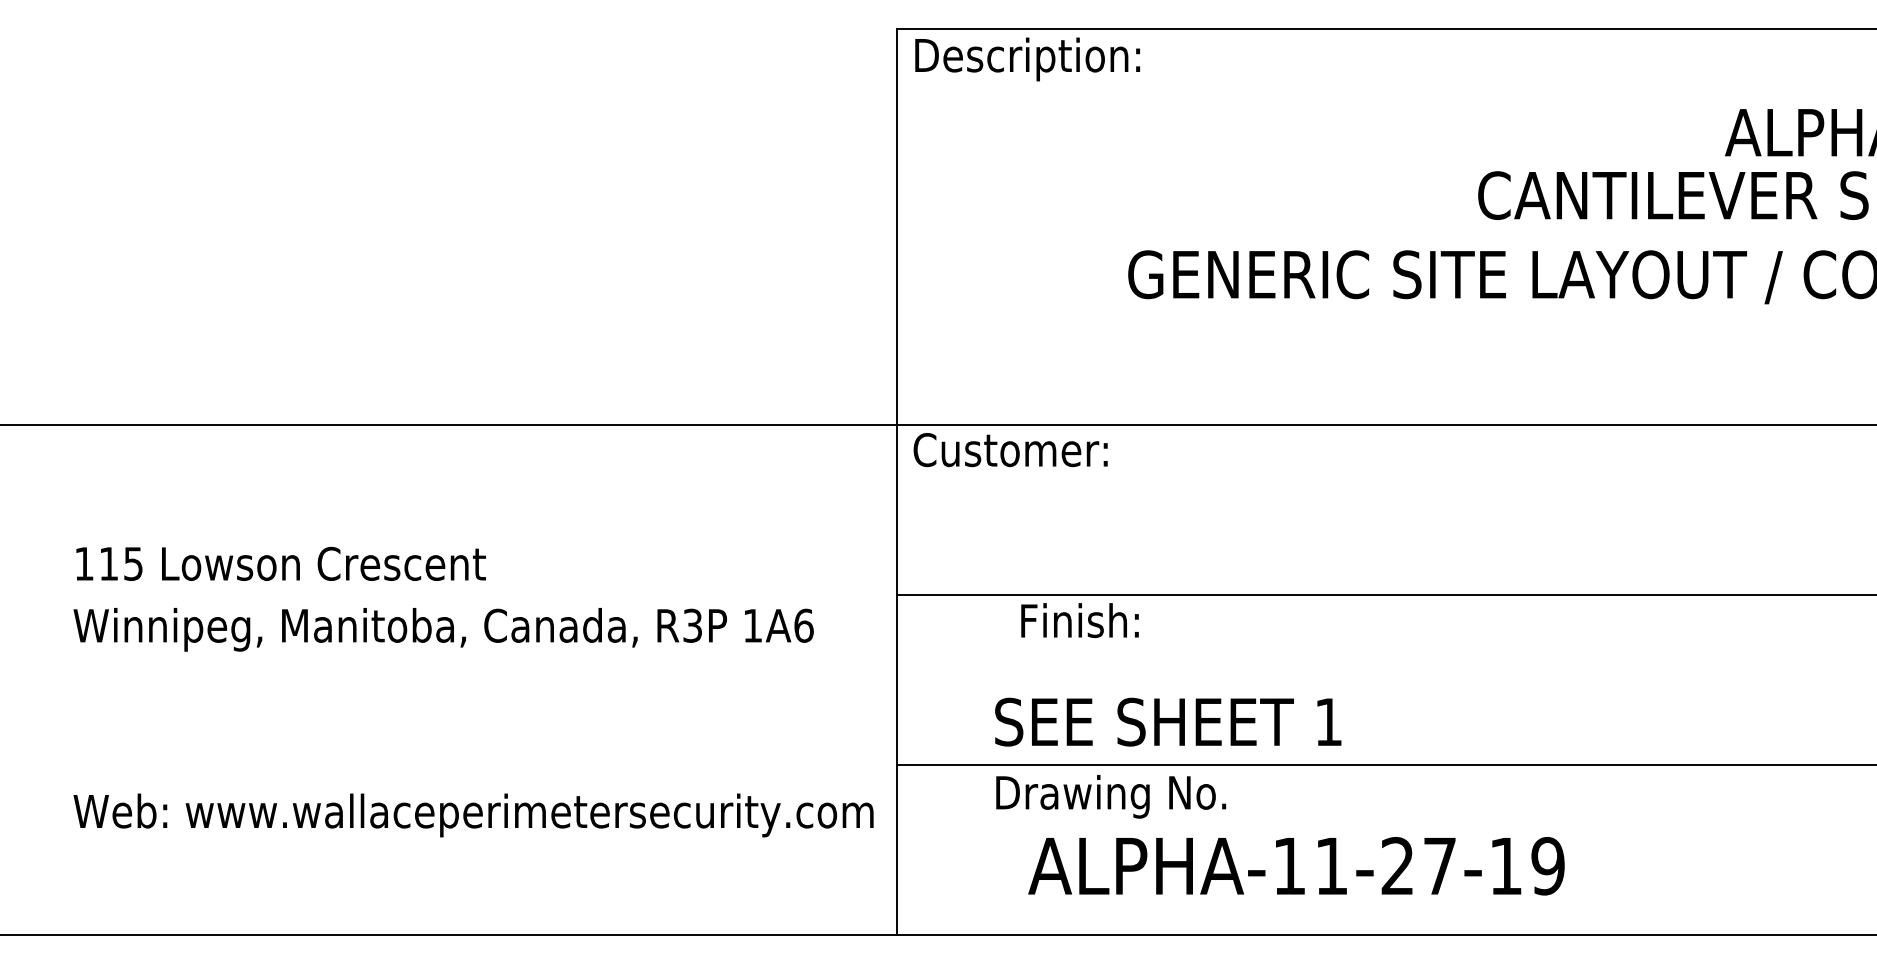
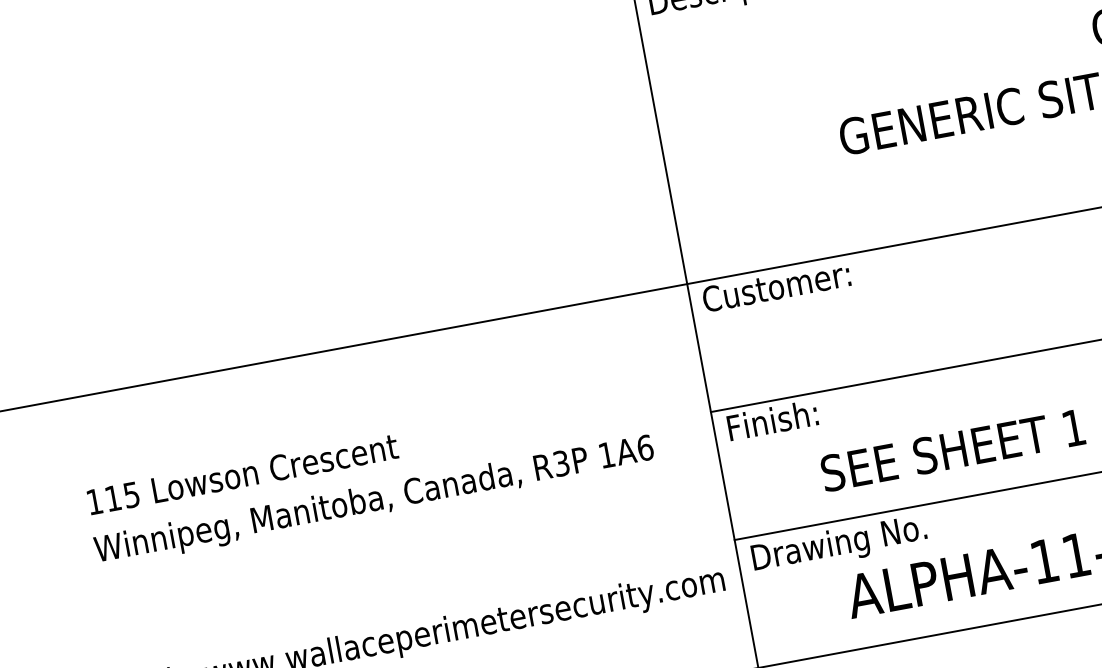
text: (1079, 620) -> (772, 420), moved
text: (1168, 721) -> (953, 449), moved
text: (1111, 796) -> (839, 544), moved

